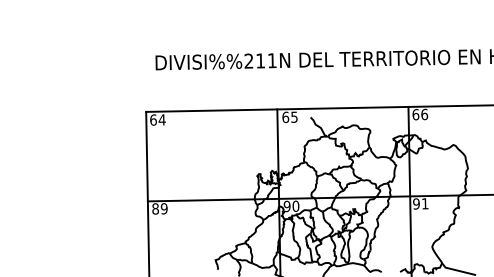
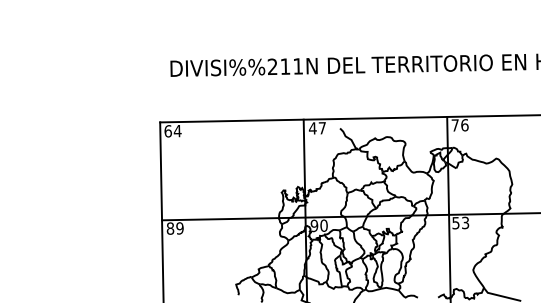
text: (416, 114) -> (455, 125), 66 -> 76
text: (289, 117) -> (316, 128), 65 -> 47
text: (420, 203) -> (460, 222), 91 -> 53

